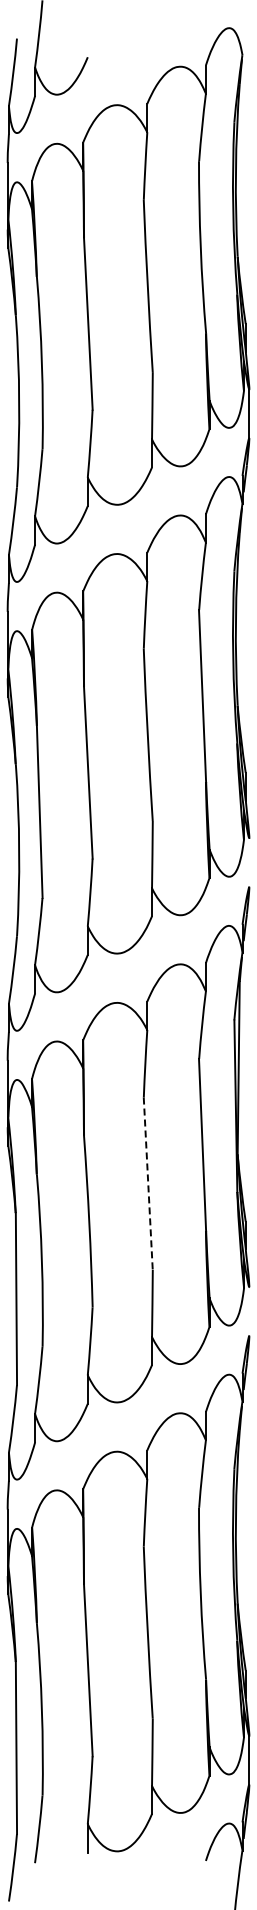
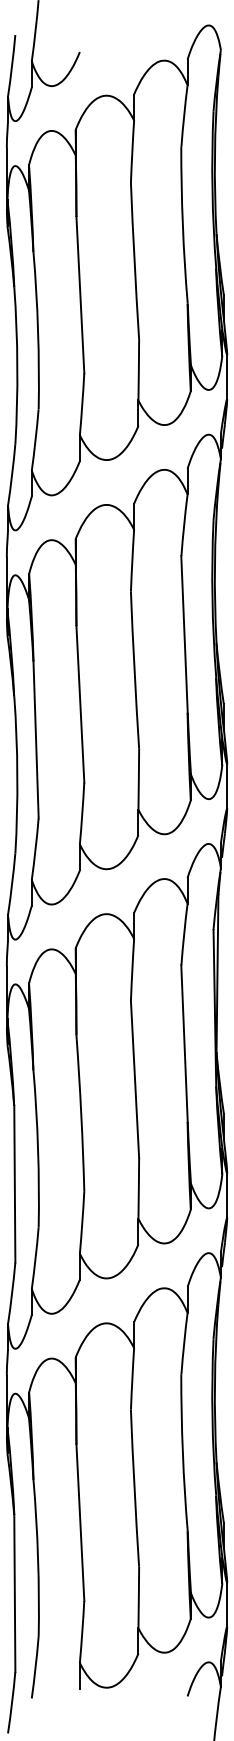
line: (249, 862) -> (227, 786), added
line: (148, 1184) -> (135, 1079), dashed -> solid
line: (249, 1311) -> (227, 1195), added

